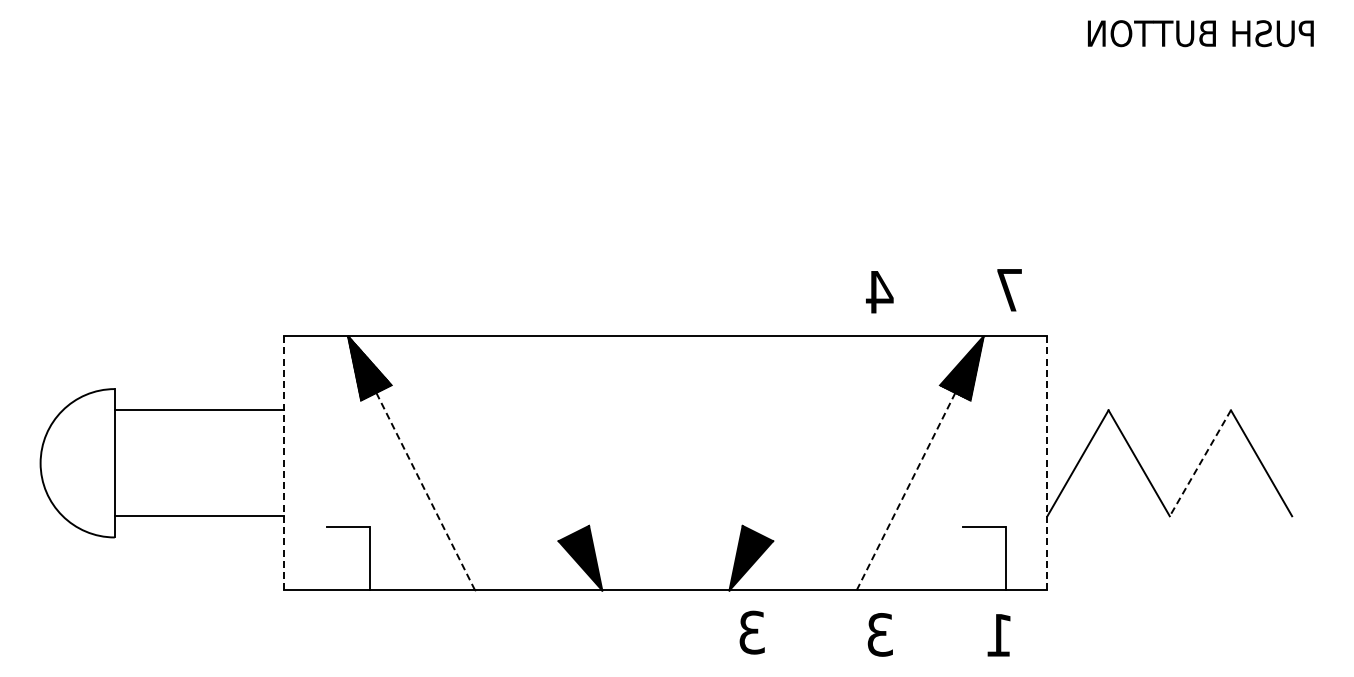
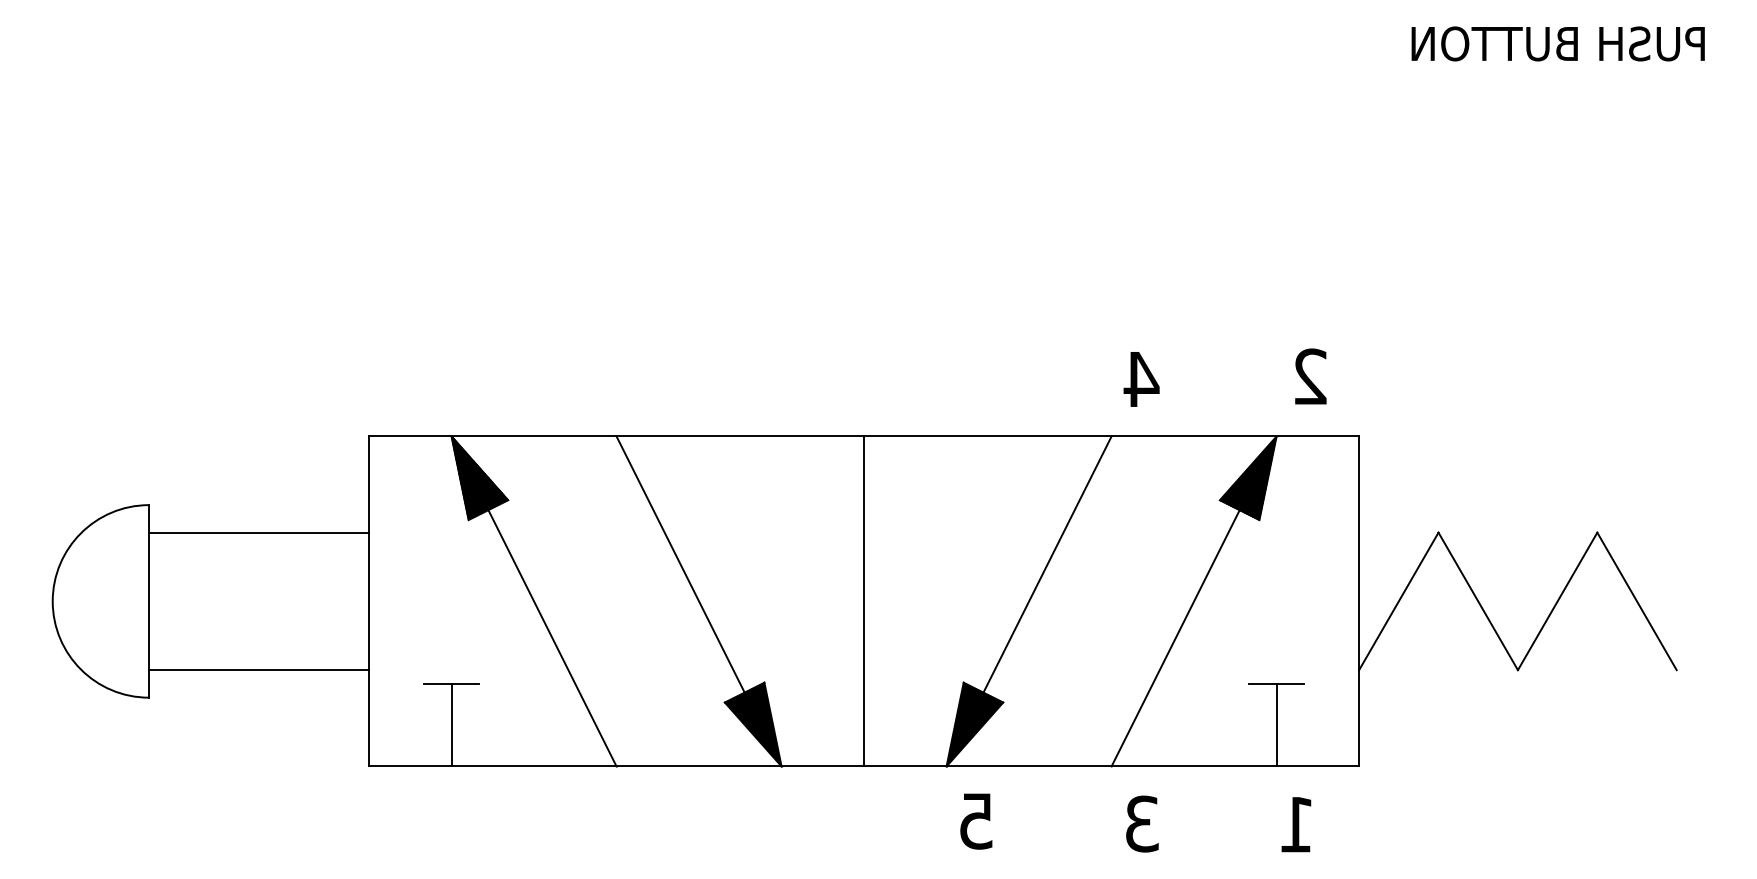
text: (1009, 289) -> (1309, 375), 7 -> 2
line: (524, 434) -> (680, 564), added
line: (806, 434) -> (1046, 564), added
line: (284, 463) -> (369, 601), dashed -> solid
line: (665, 463) -> (863, 601), added
line: (1047, 463) -> (1359, 601), dashed -> solid
line: (1200, 463) -> (1557, 601), dashed -> solid
line: (425, 492) -> (552, 639), dashed -> solid
line: (905, 492) -> (1175, 639), dashed -> solid
line: (369, 558) -> (450, 724), moved
line: (1005, 558) -> (1276, 724), moved
text: (751, 631) -> (975, 819), 3 -> 5

